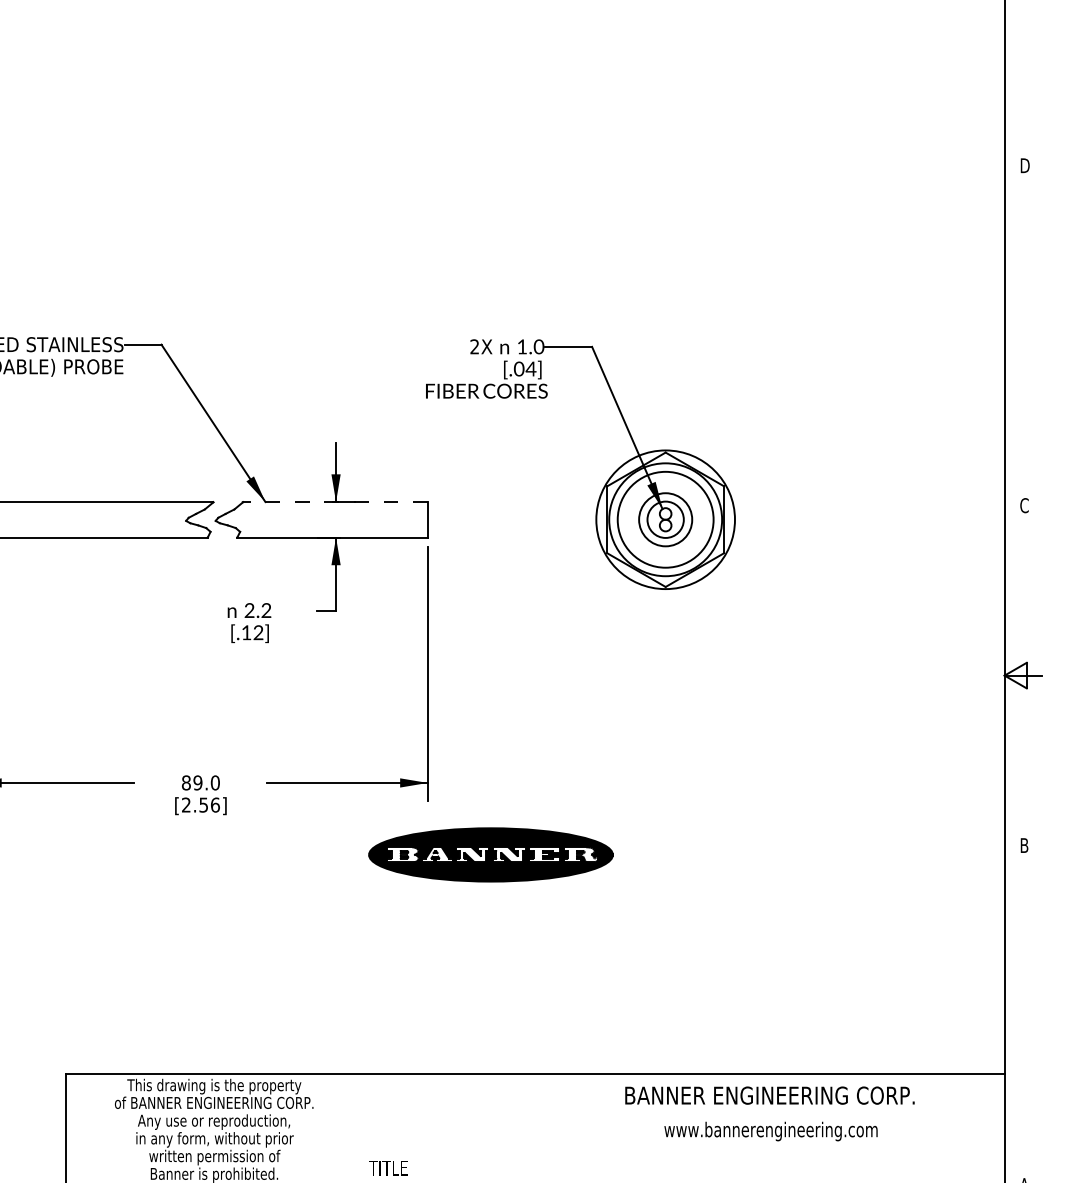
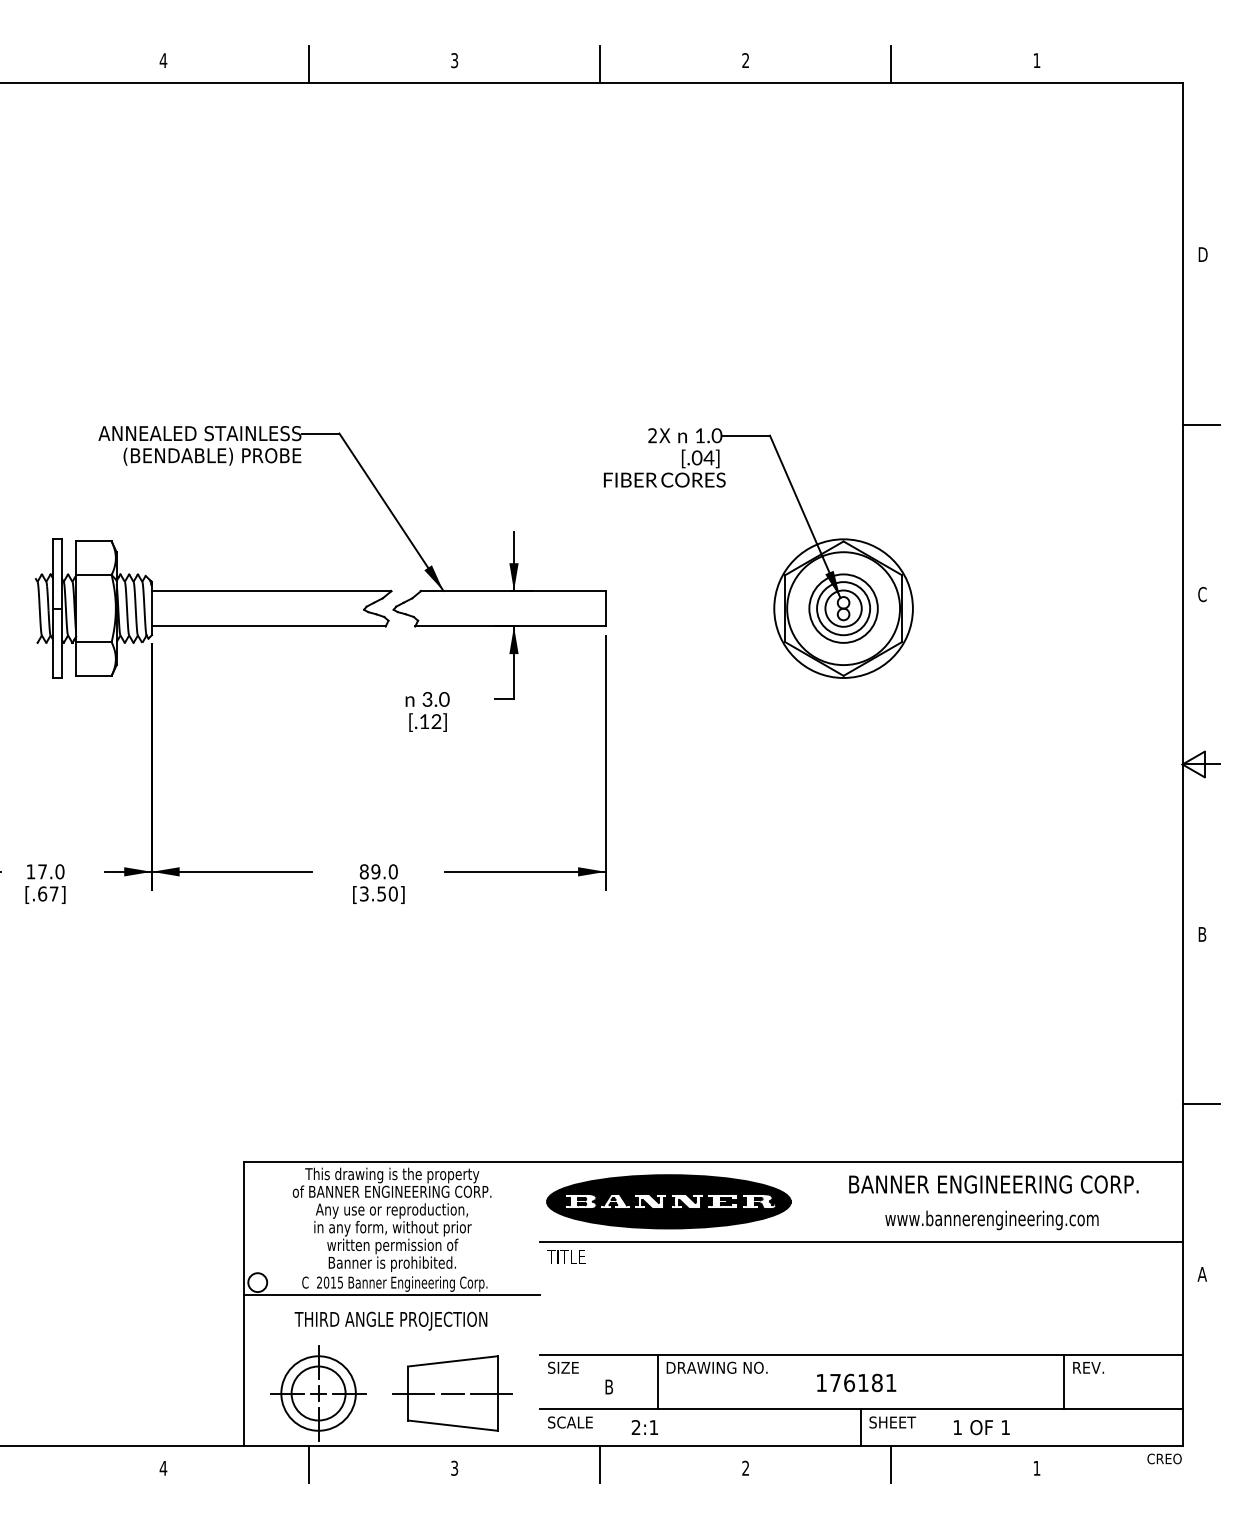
line: (1022, 335) -> (1200, 424), added
line: (335, 501) -> (513, 590), dashed -> solid
circle: (665, 519) -> (843, 608), size x0.71
text: (257, 610) -> (435, 699), 2.2 -> 3.0
text: (200, 804) -> (378, 893), [2.56] -> [3.50]
part: (490, 854) -> (668, 1201), moved
line: (1022, 1015) -> (1200, 1104), added
text: (769, 1095) -> (993, 1184), moved
text: (770, 1131) -> (991, 1220), moved
line: (682, 1153) -> (860, 1242), added

